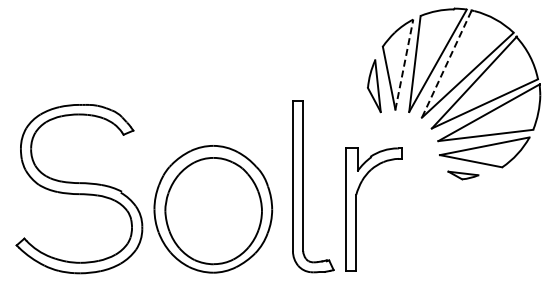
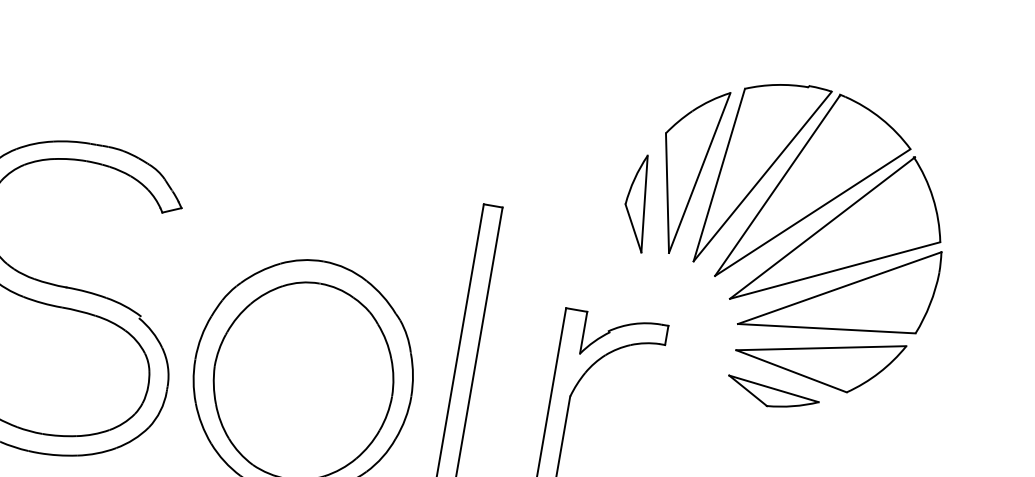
line: (404, 64) -> (700, 172), dashed -> solid
line: (446, 64) -> (777, 186), dashed -> solid
part: (463, 175) -> (773, 395), size x1.67

